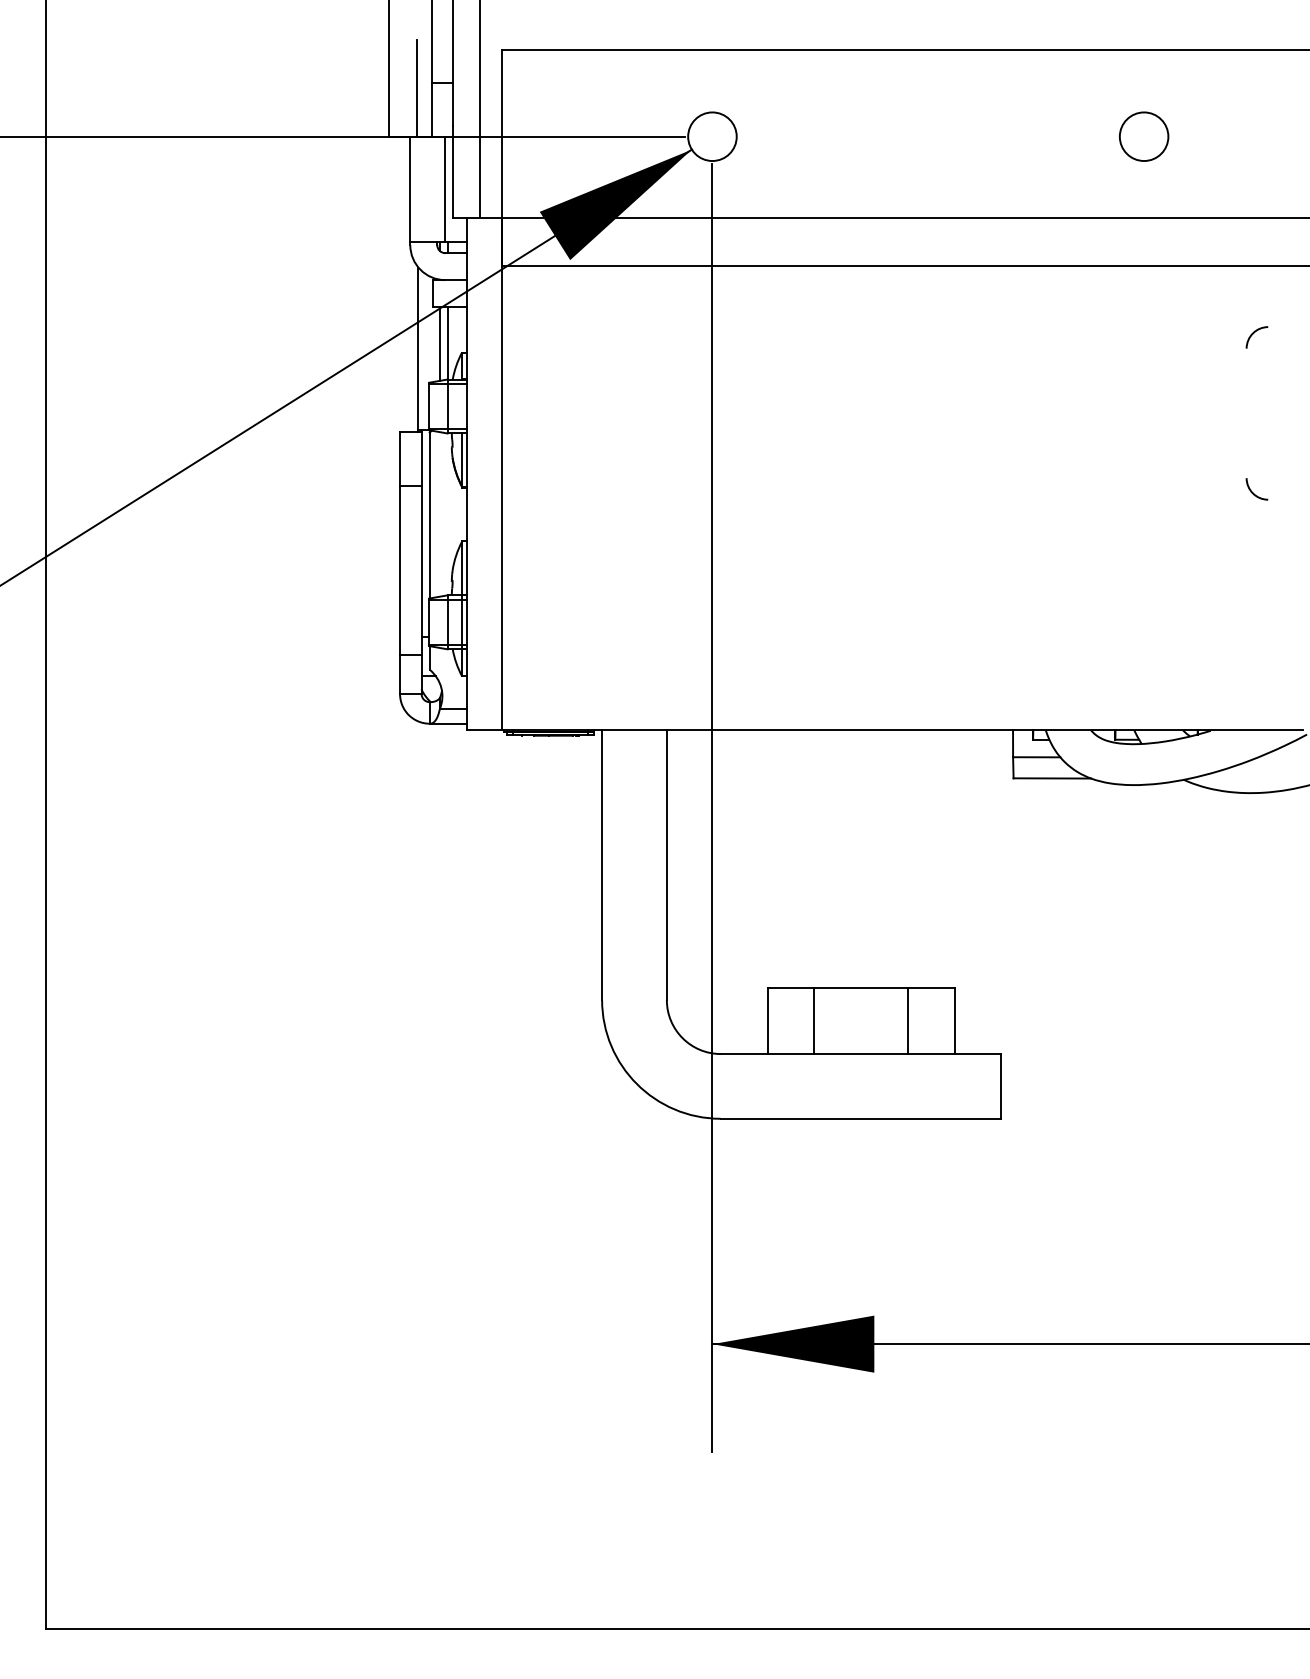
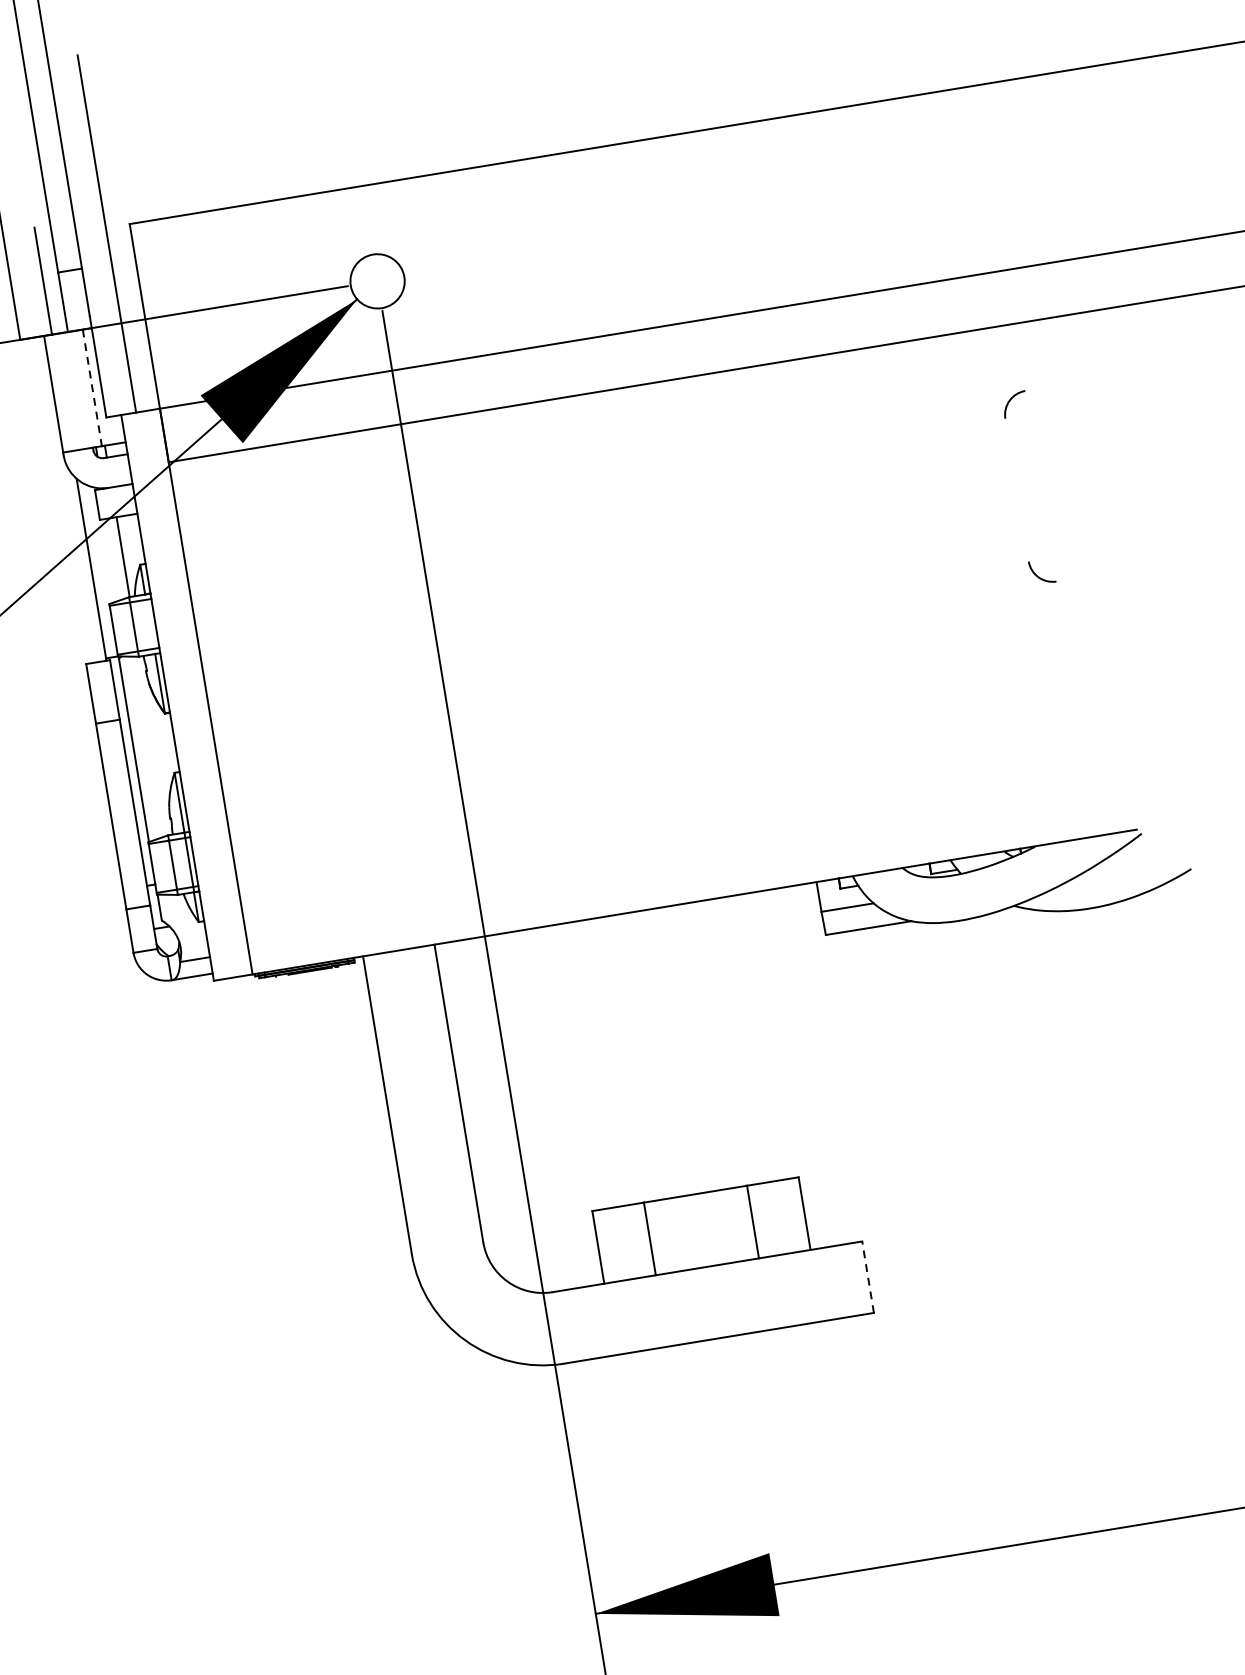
circle: (1144, 136) -> (854, 203), removed
line: (445, 189) -> (92, 387), solid -> dashed
line: (439, 343) -> (113, 558), removed
line: (1001, 1085) -> (868, 1276), solid -> dashed

